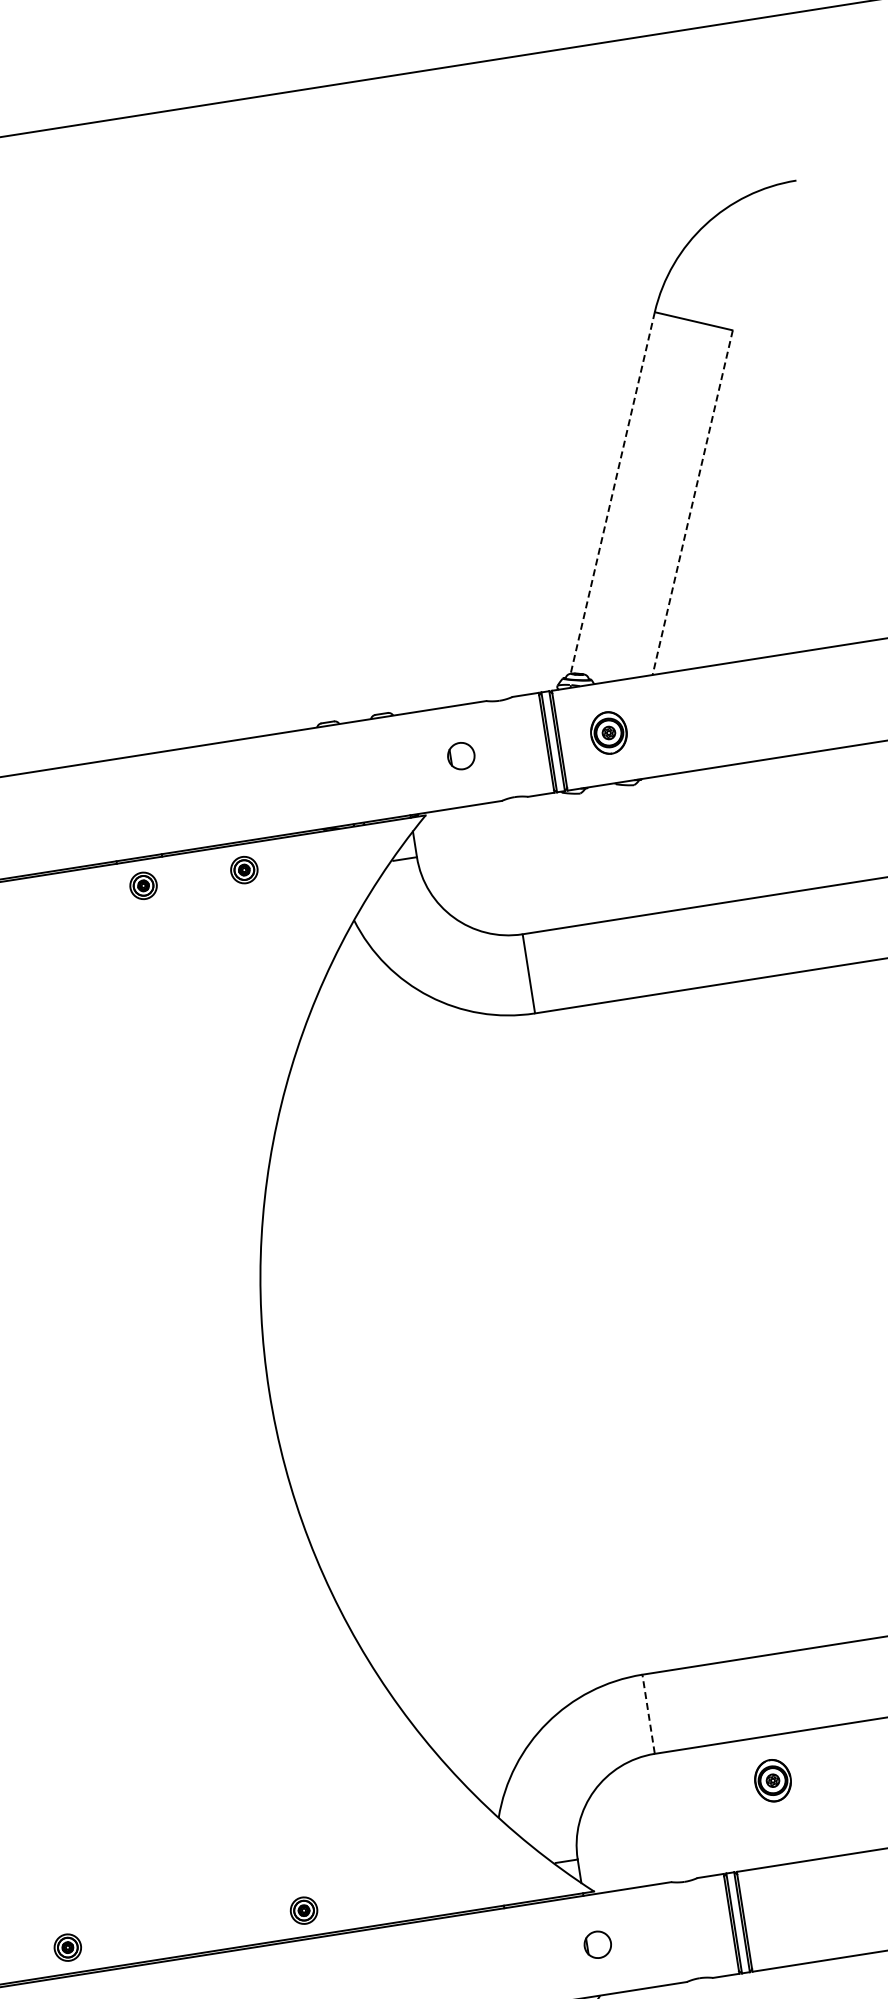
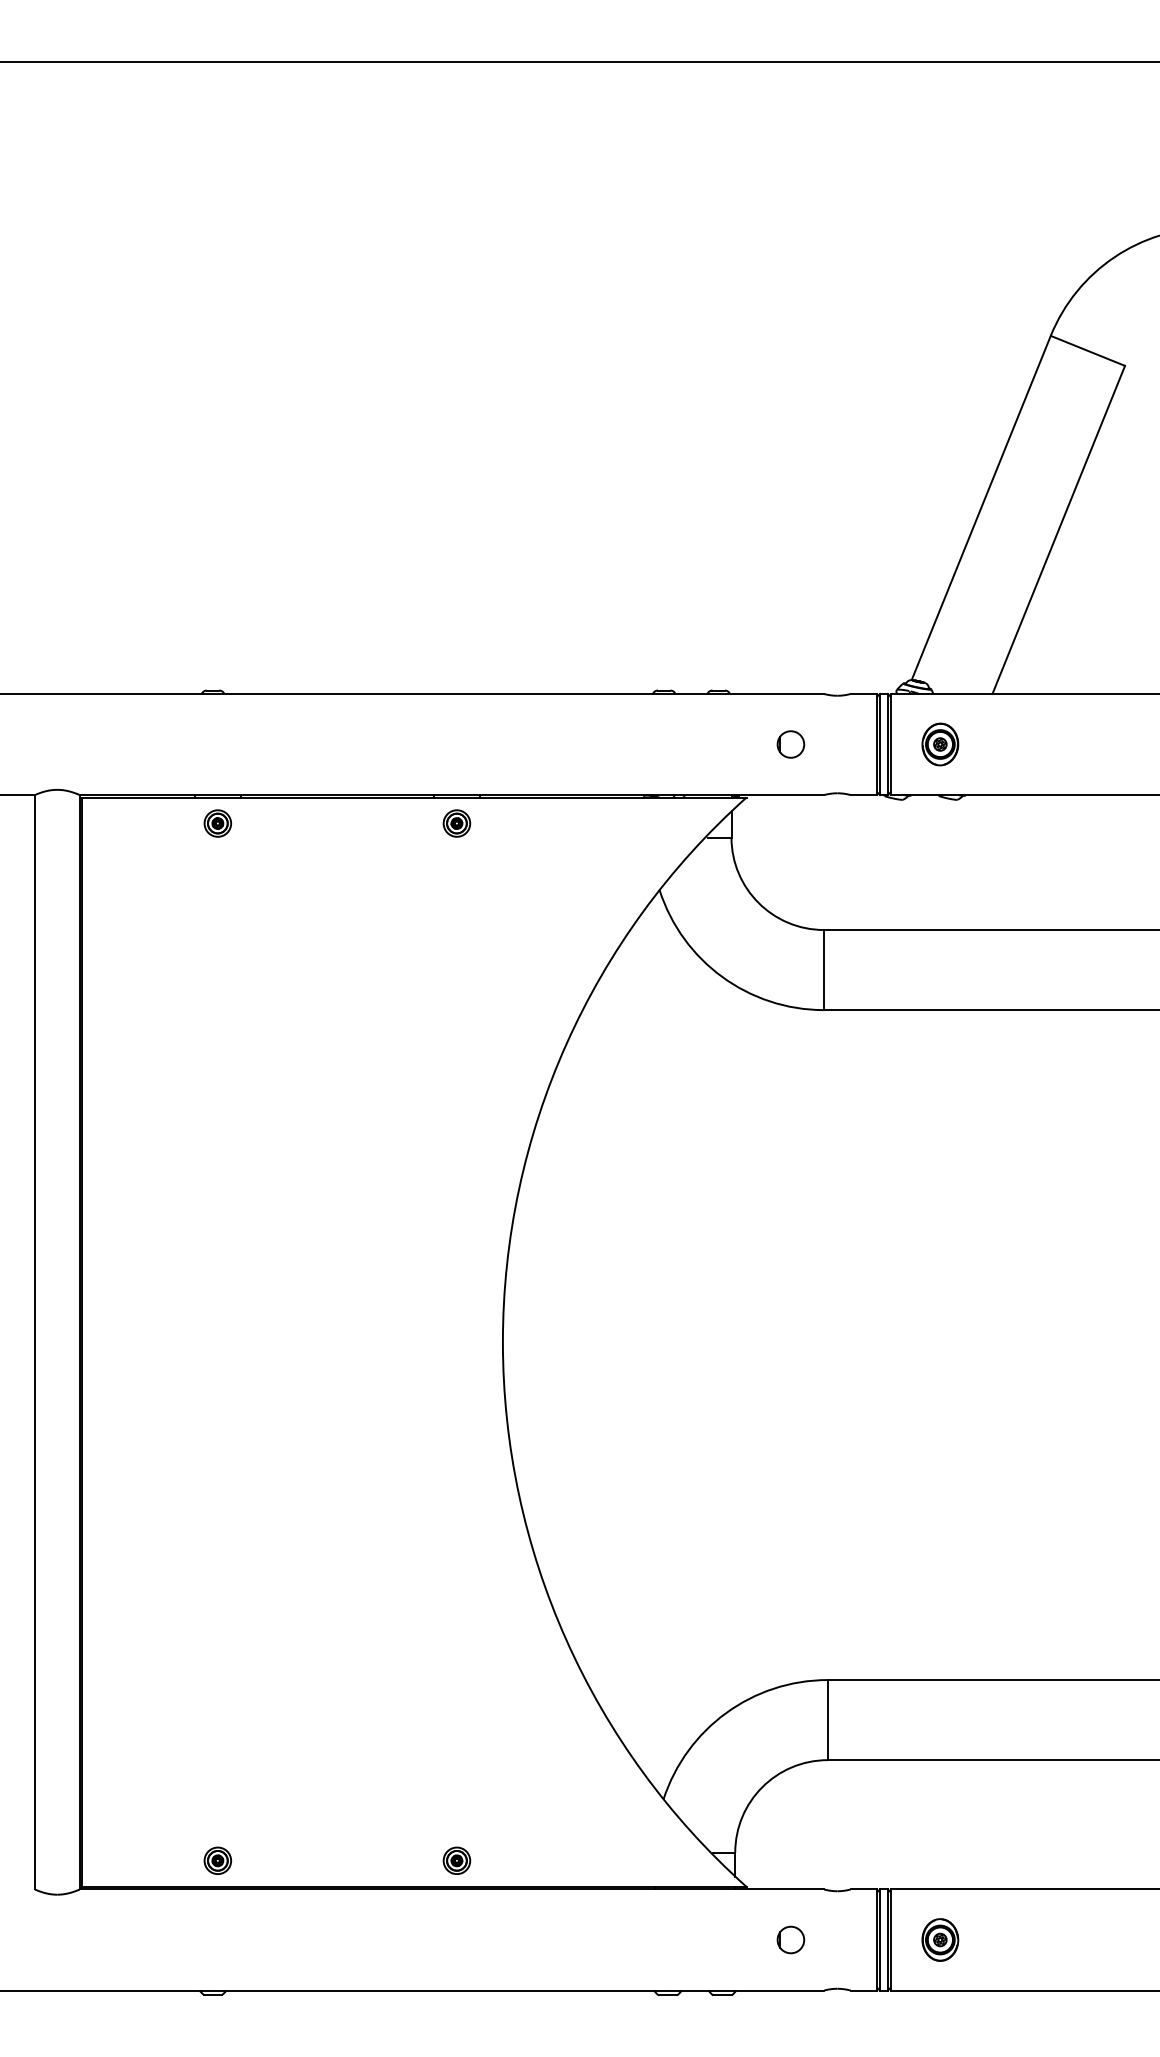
line: (613, 493) -> (981, 508), dashed -> solid
line: (692, 502) -> (1058, 529), dashed -> solid
part: (243, 870) -> (558, 823), removed
line: (648, 1714) -> (827, 1720), dashed -> solid
part: (773, 1780) -> (940, 1939), moved
part: (597, 1944) -> (790, 1939), moved

